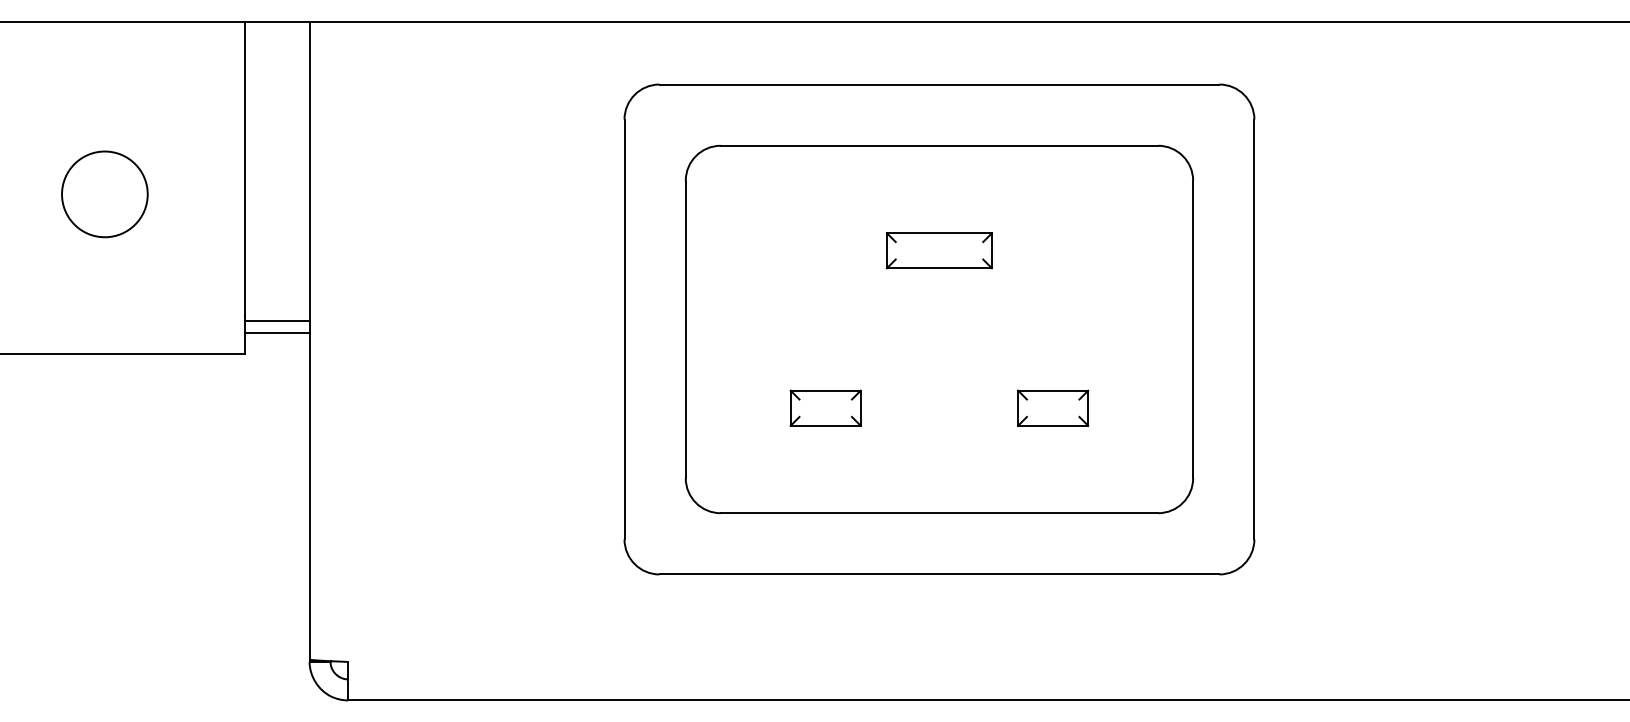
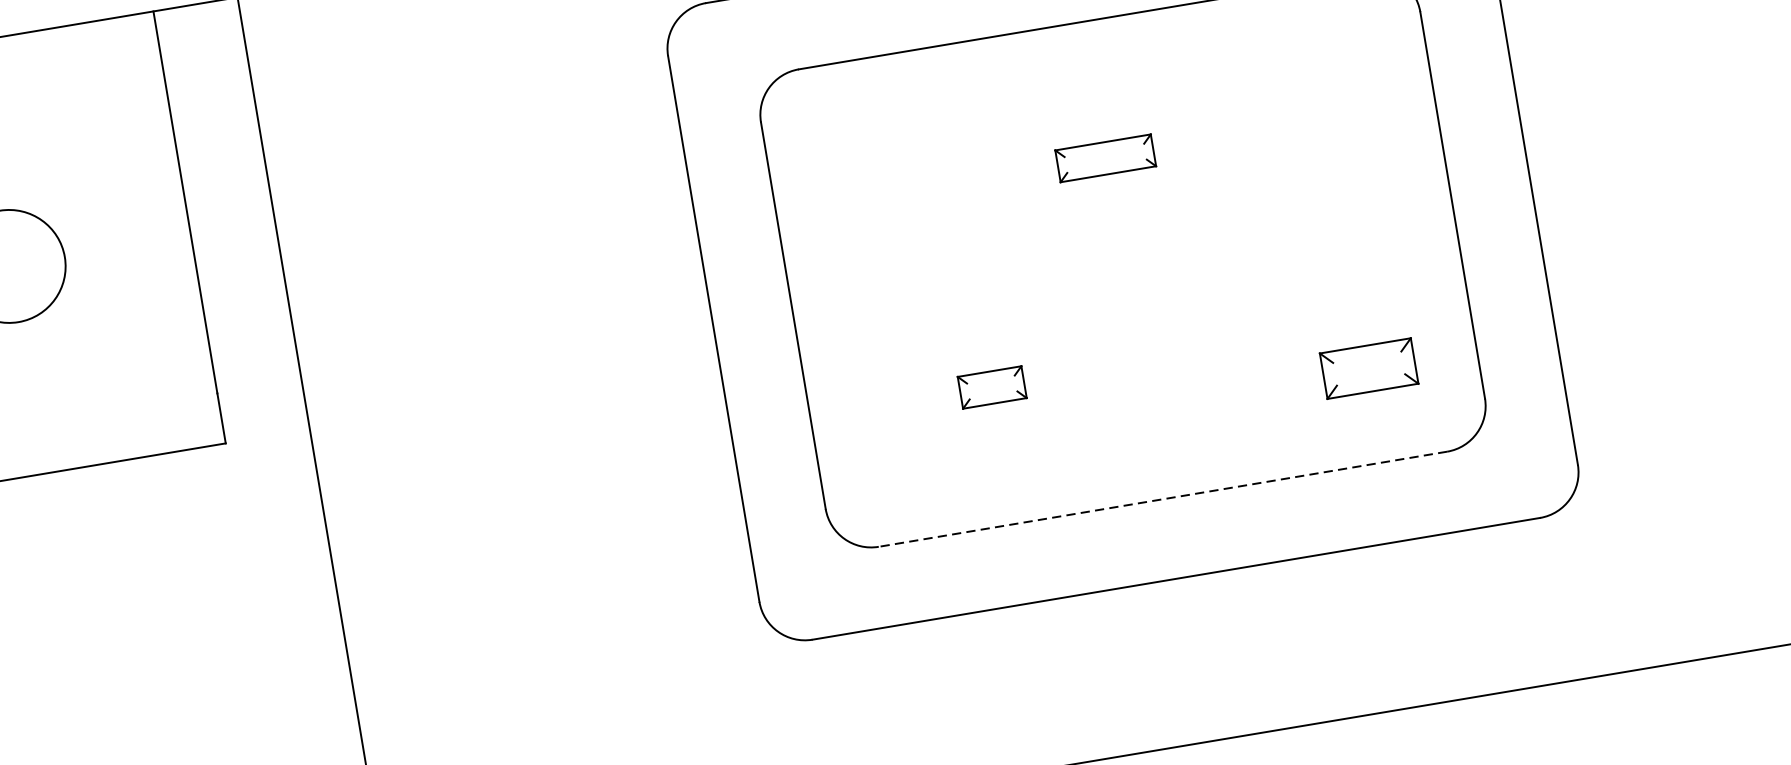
part: (938, 250) -> (1104, 158), size x0.7
line: (276, 320) -> (259, 393), removed
line: (276, 333) -> (262, 409), removed
part: (825, 407) -> (991, 386), size x0.7
part: (1053, 407) -> (1369, 367), moved
line: (939, 513) -> (1163, 499), solid -> dashed

